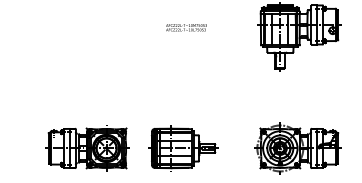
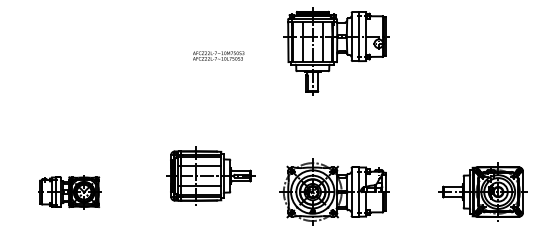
text: (186, 27) -> (218, 55), moved
part: (183, 147) -> (210, 175), moved
part: (87, 148) -> (69, 192), size x0.6

